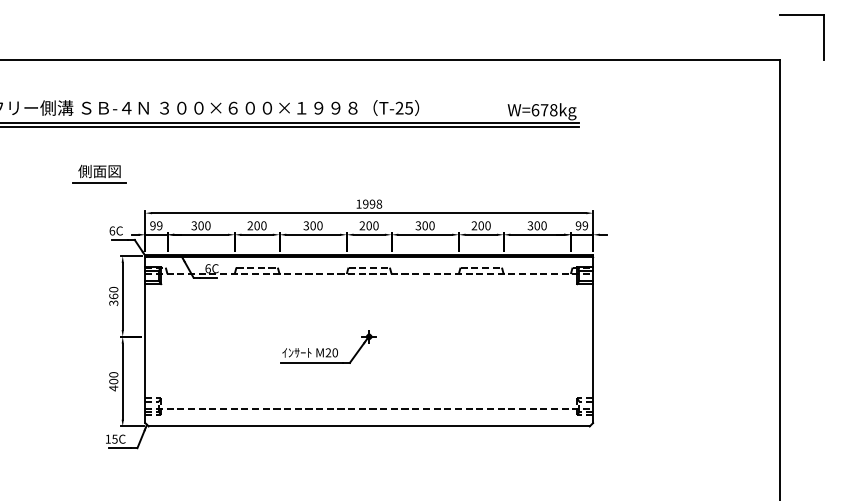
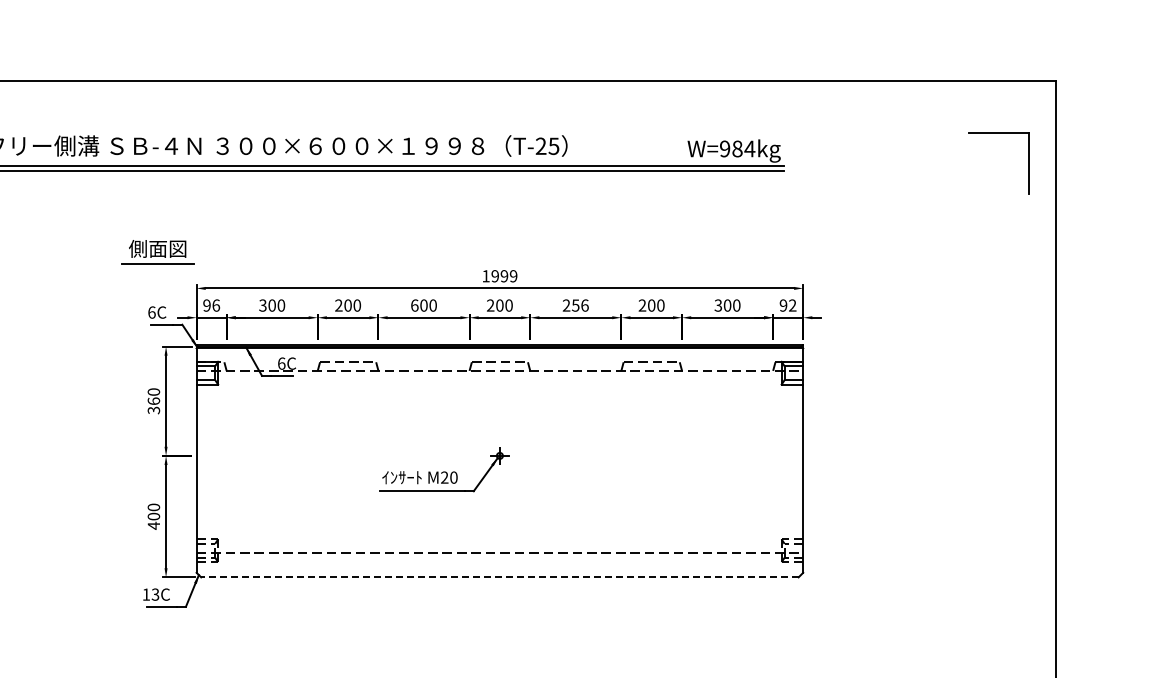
part: (801, 15) -> (998, 133), moved
text: (544, 109) -> (737, 148), W=678kg -> W=984kg
part: (99, 174) -> (157, 252), moved
text: (379, 204) -> (513, 276), 1998 -> 1999
text: (159, 225) -> (216, 305), 99 -> 96
text: (306, 225) -> (414, 305), 300 -> 600
text: (425, 225) -> (575, 305), 300 -> 256
text: (585, 225) -> (792, 305), 99 -> 92
line: (368, 426) -> (499, 577), solid -> dashed
text: (114, 439) -> (155, 594), 15C -> 13C

